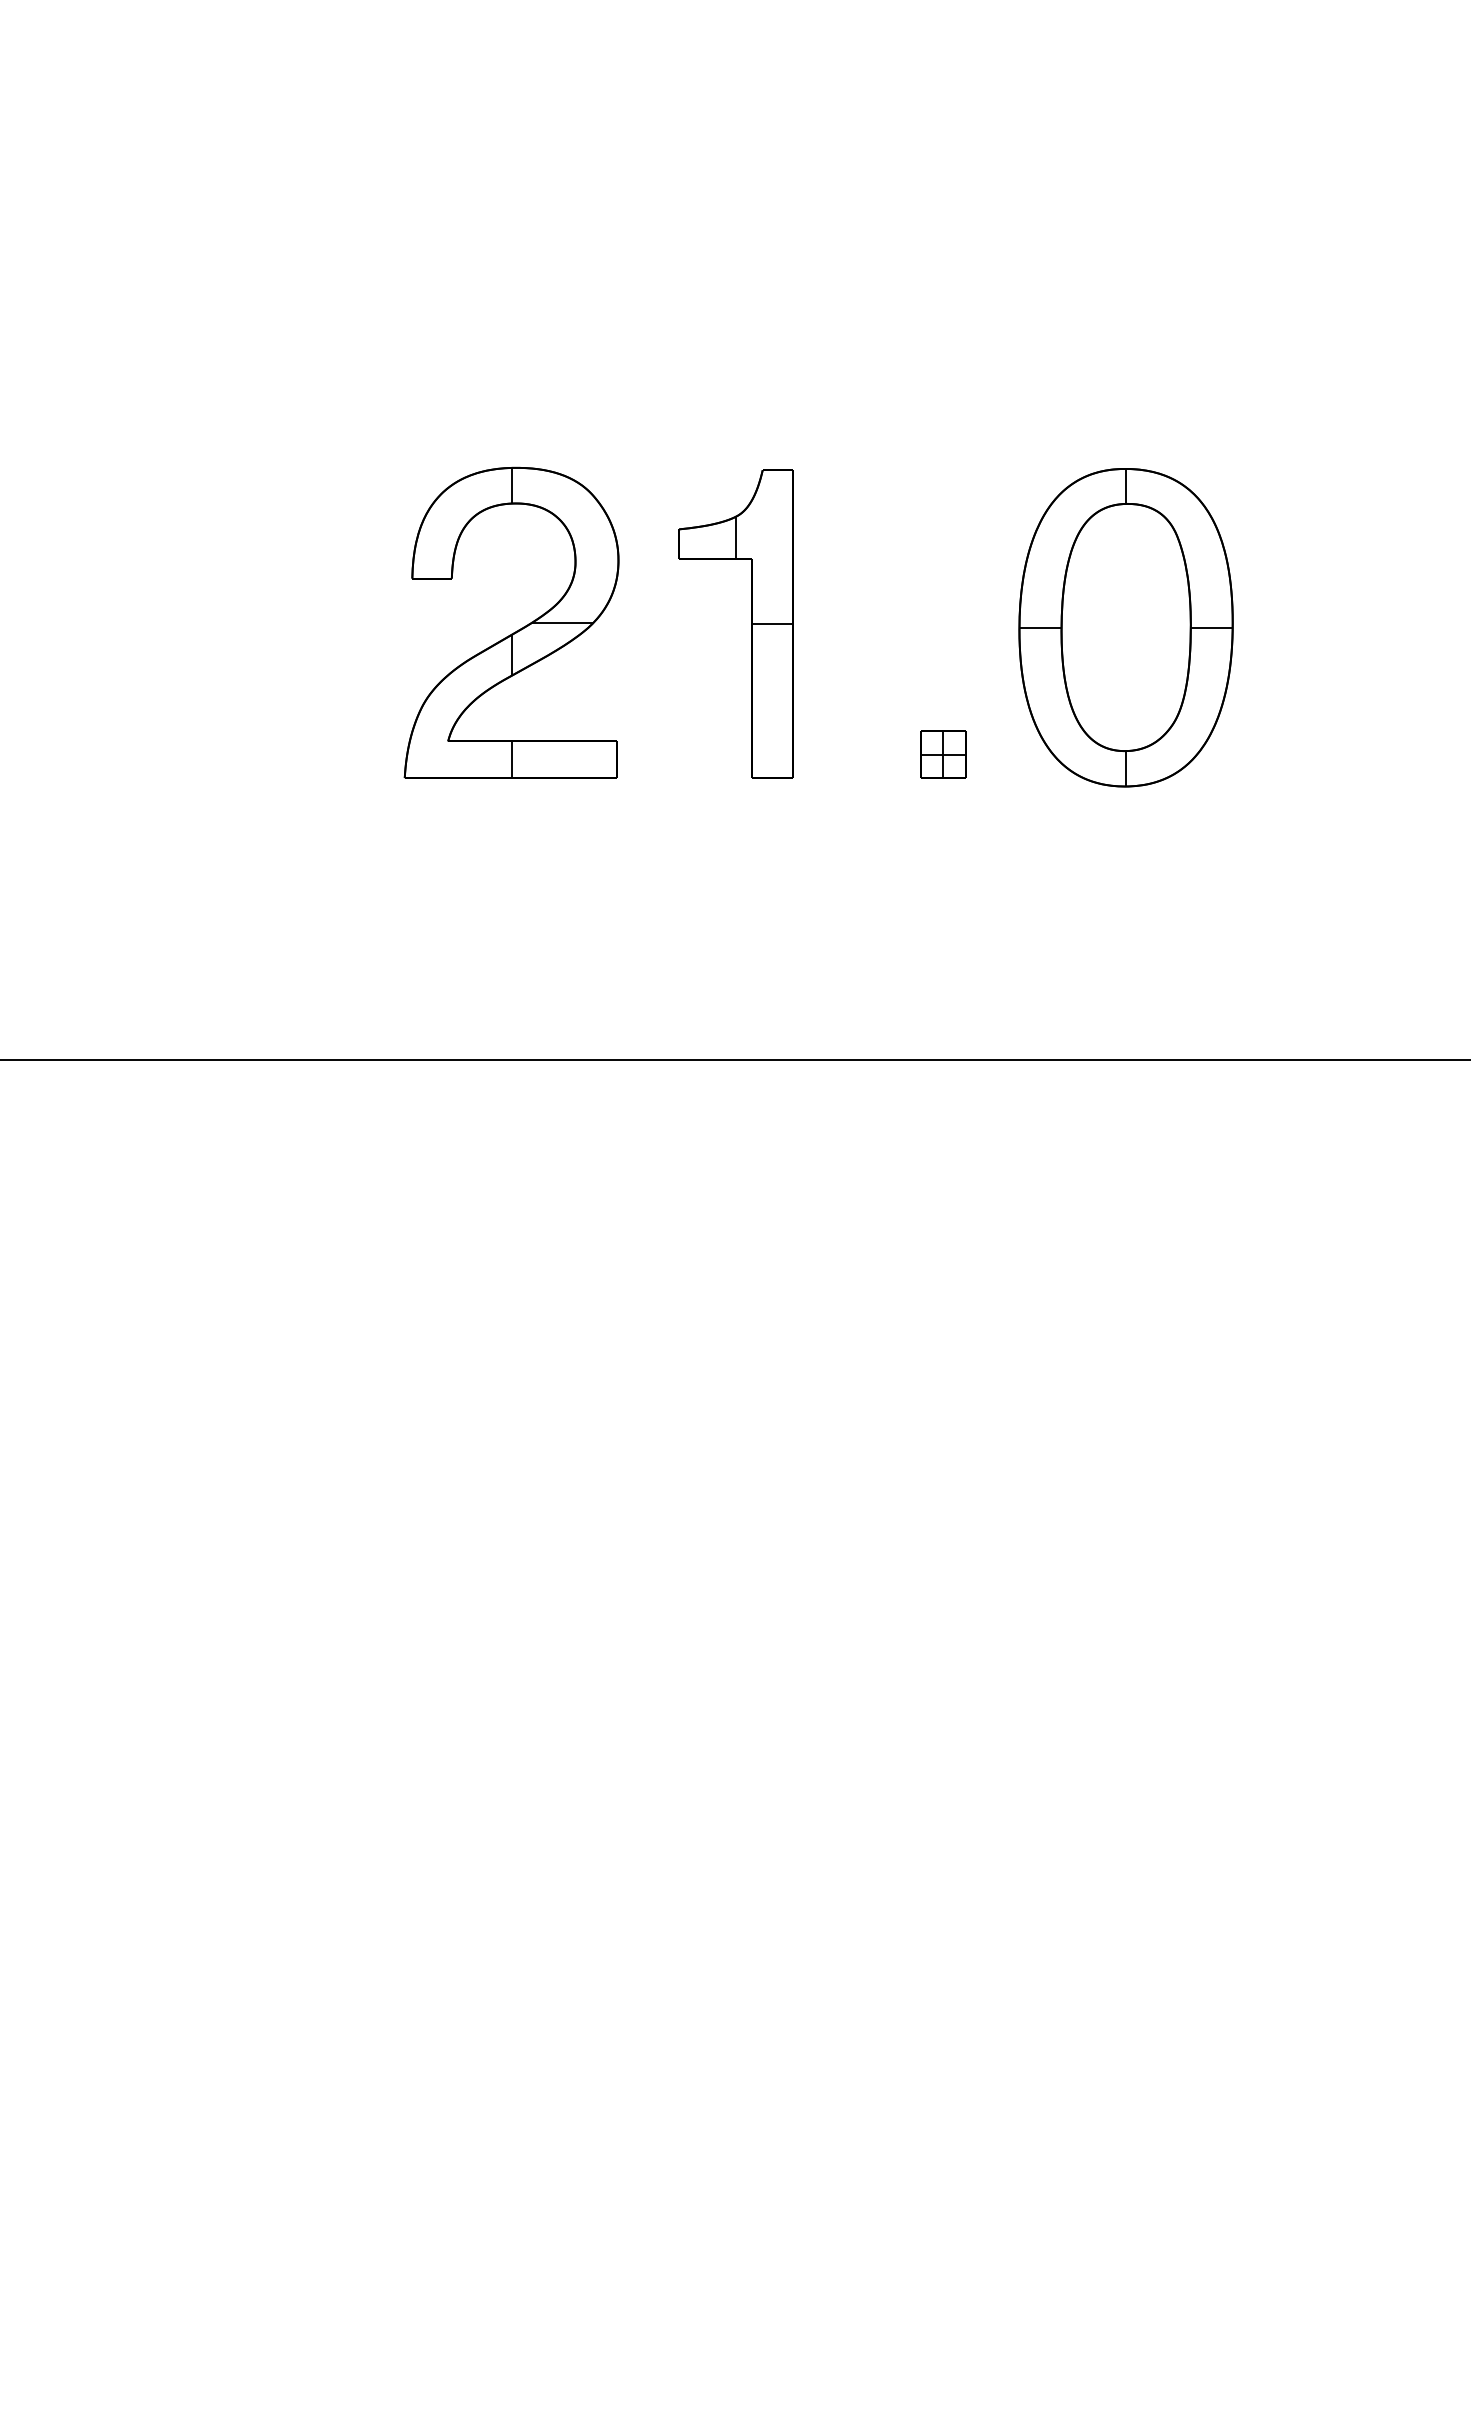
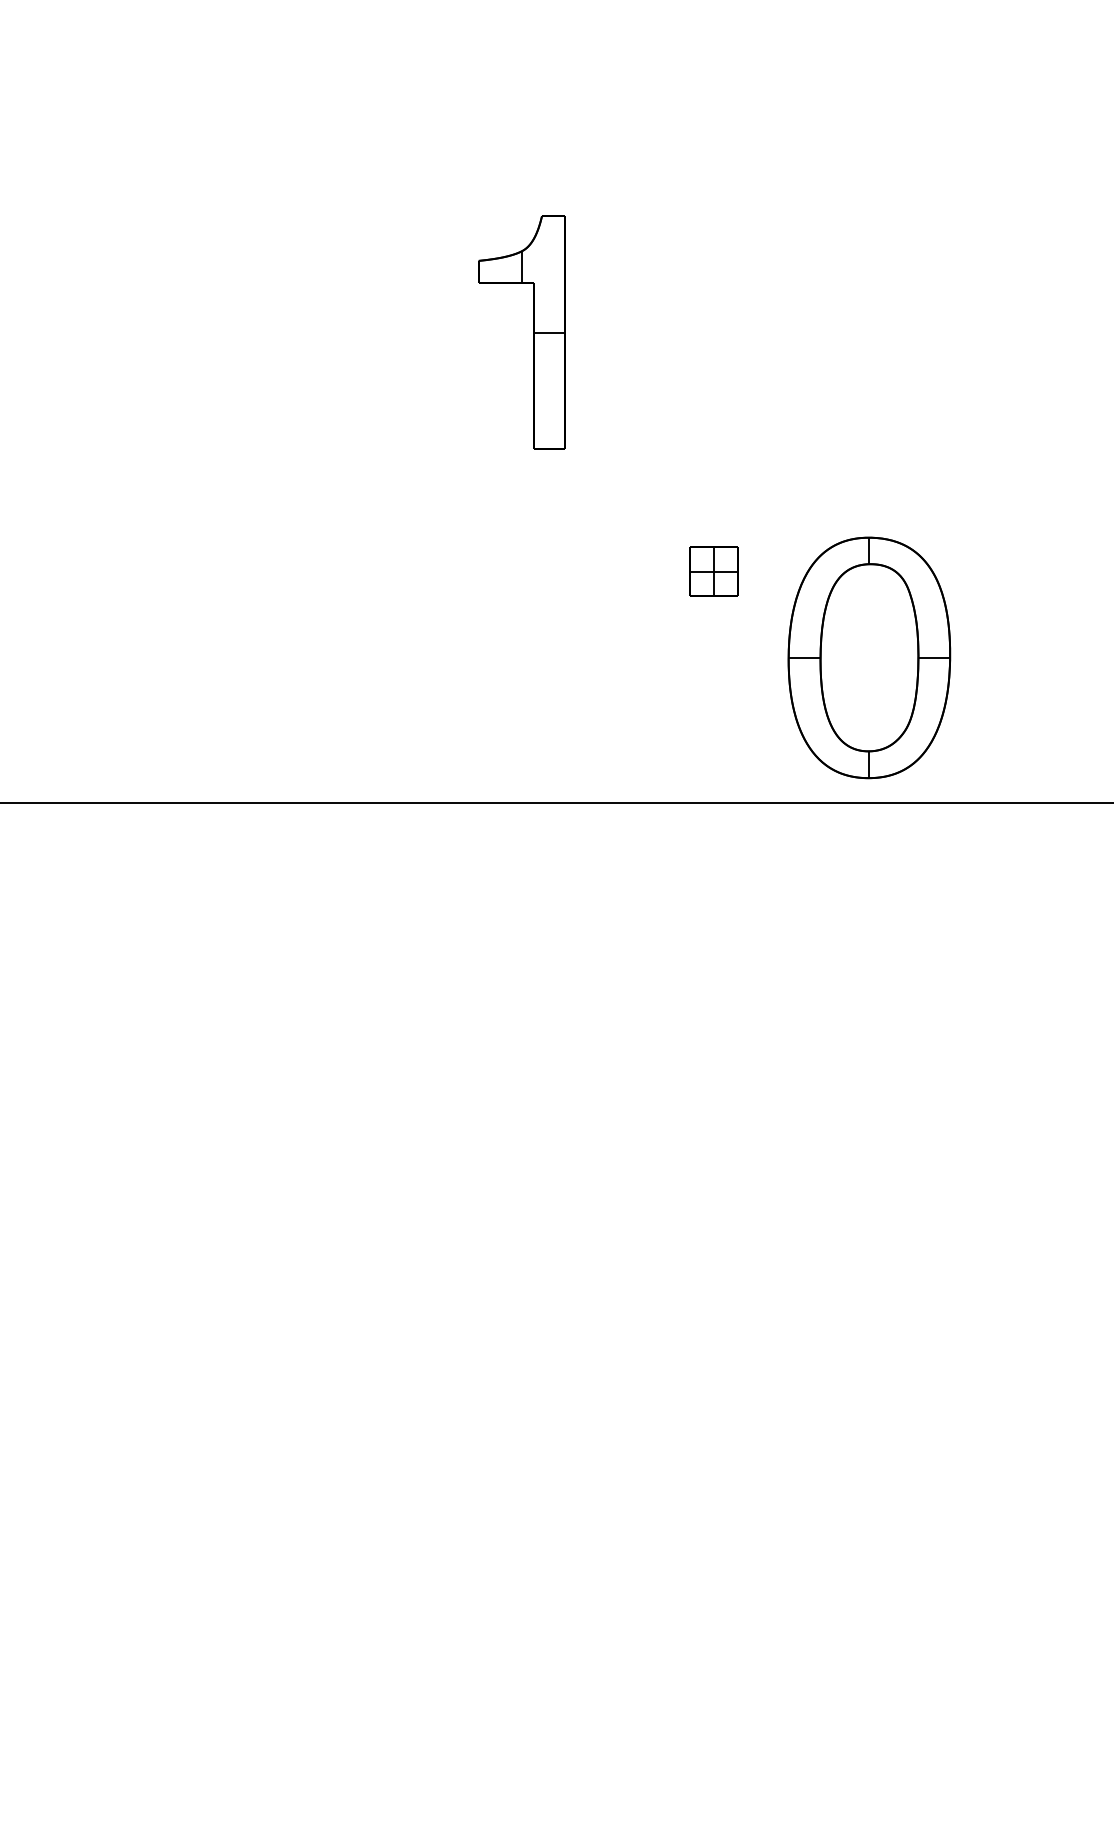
part: (751, 623) -> (533, 332), moved
part: (1125, 627) -> (868, 657), moved
part: (516, 630) -> (391, 477), removed
part: (943, 754) -> (714, 571), size x1.4

